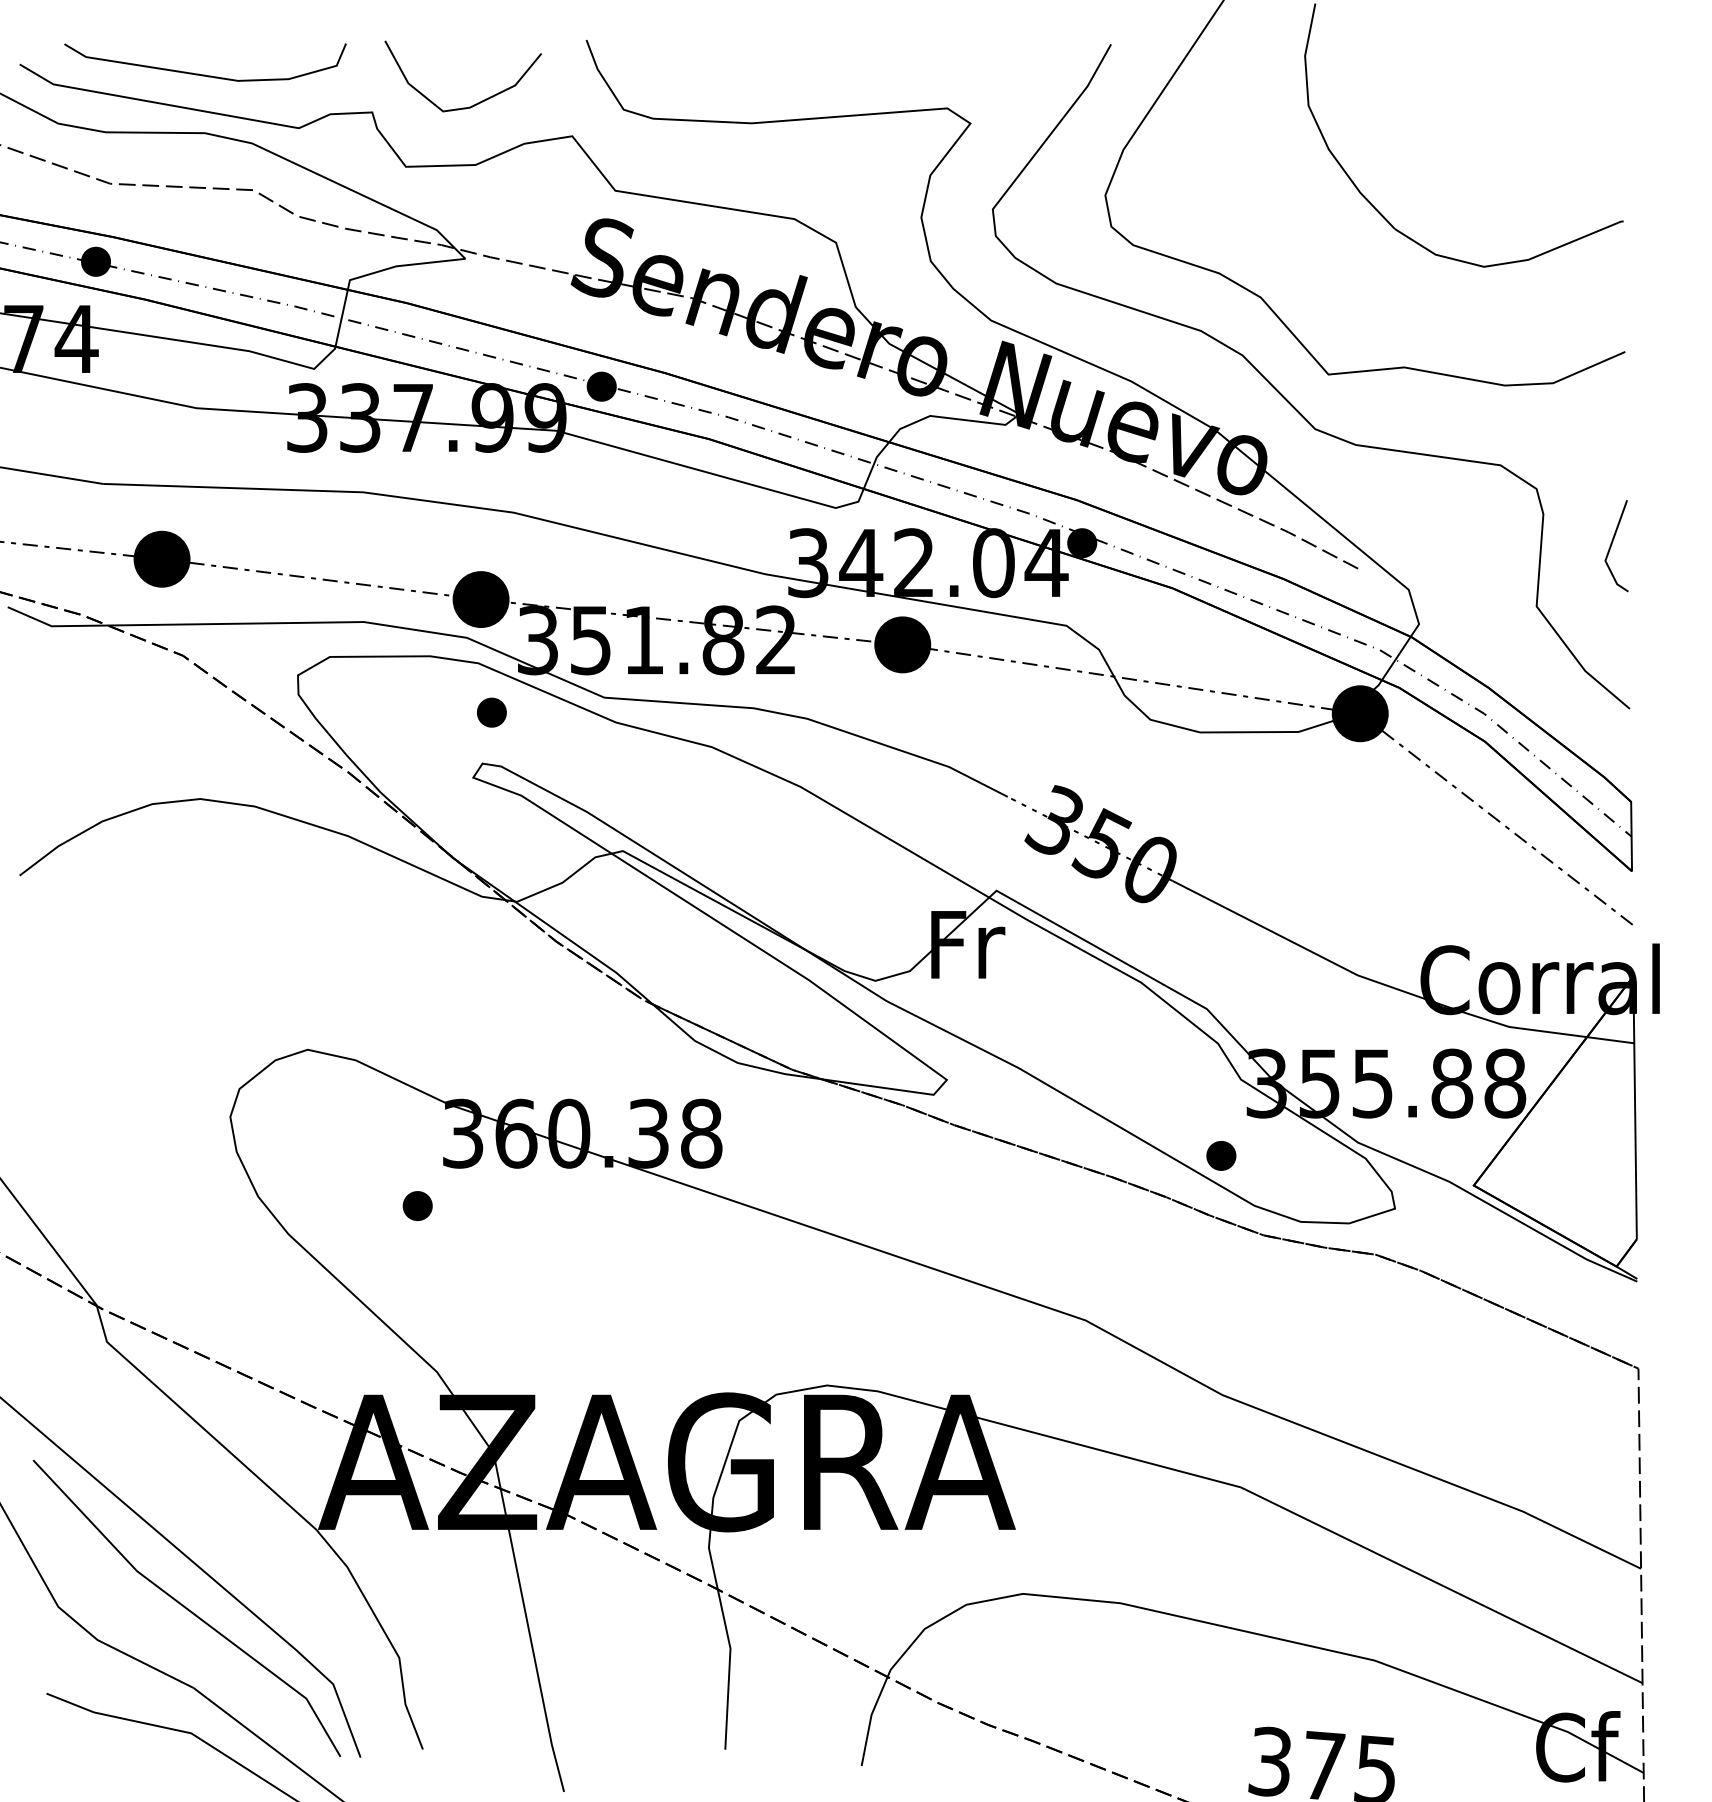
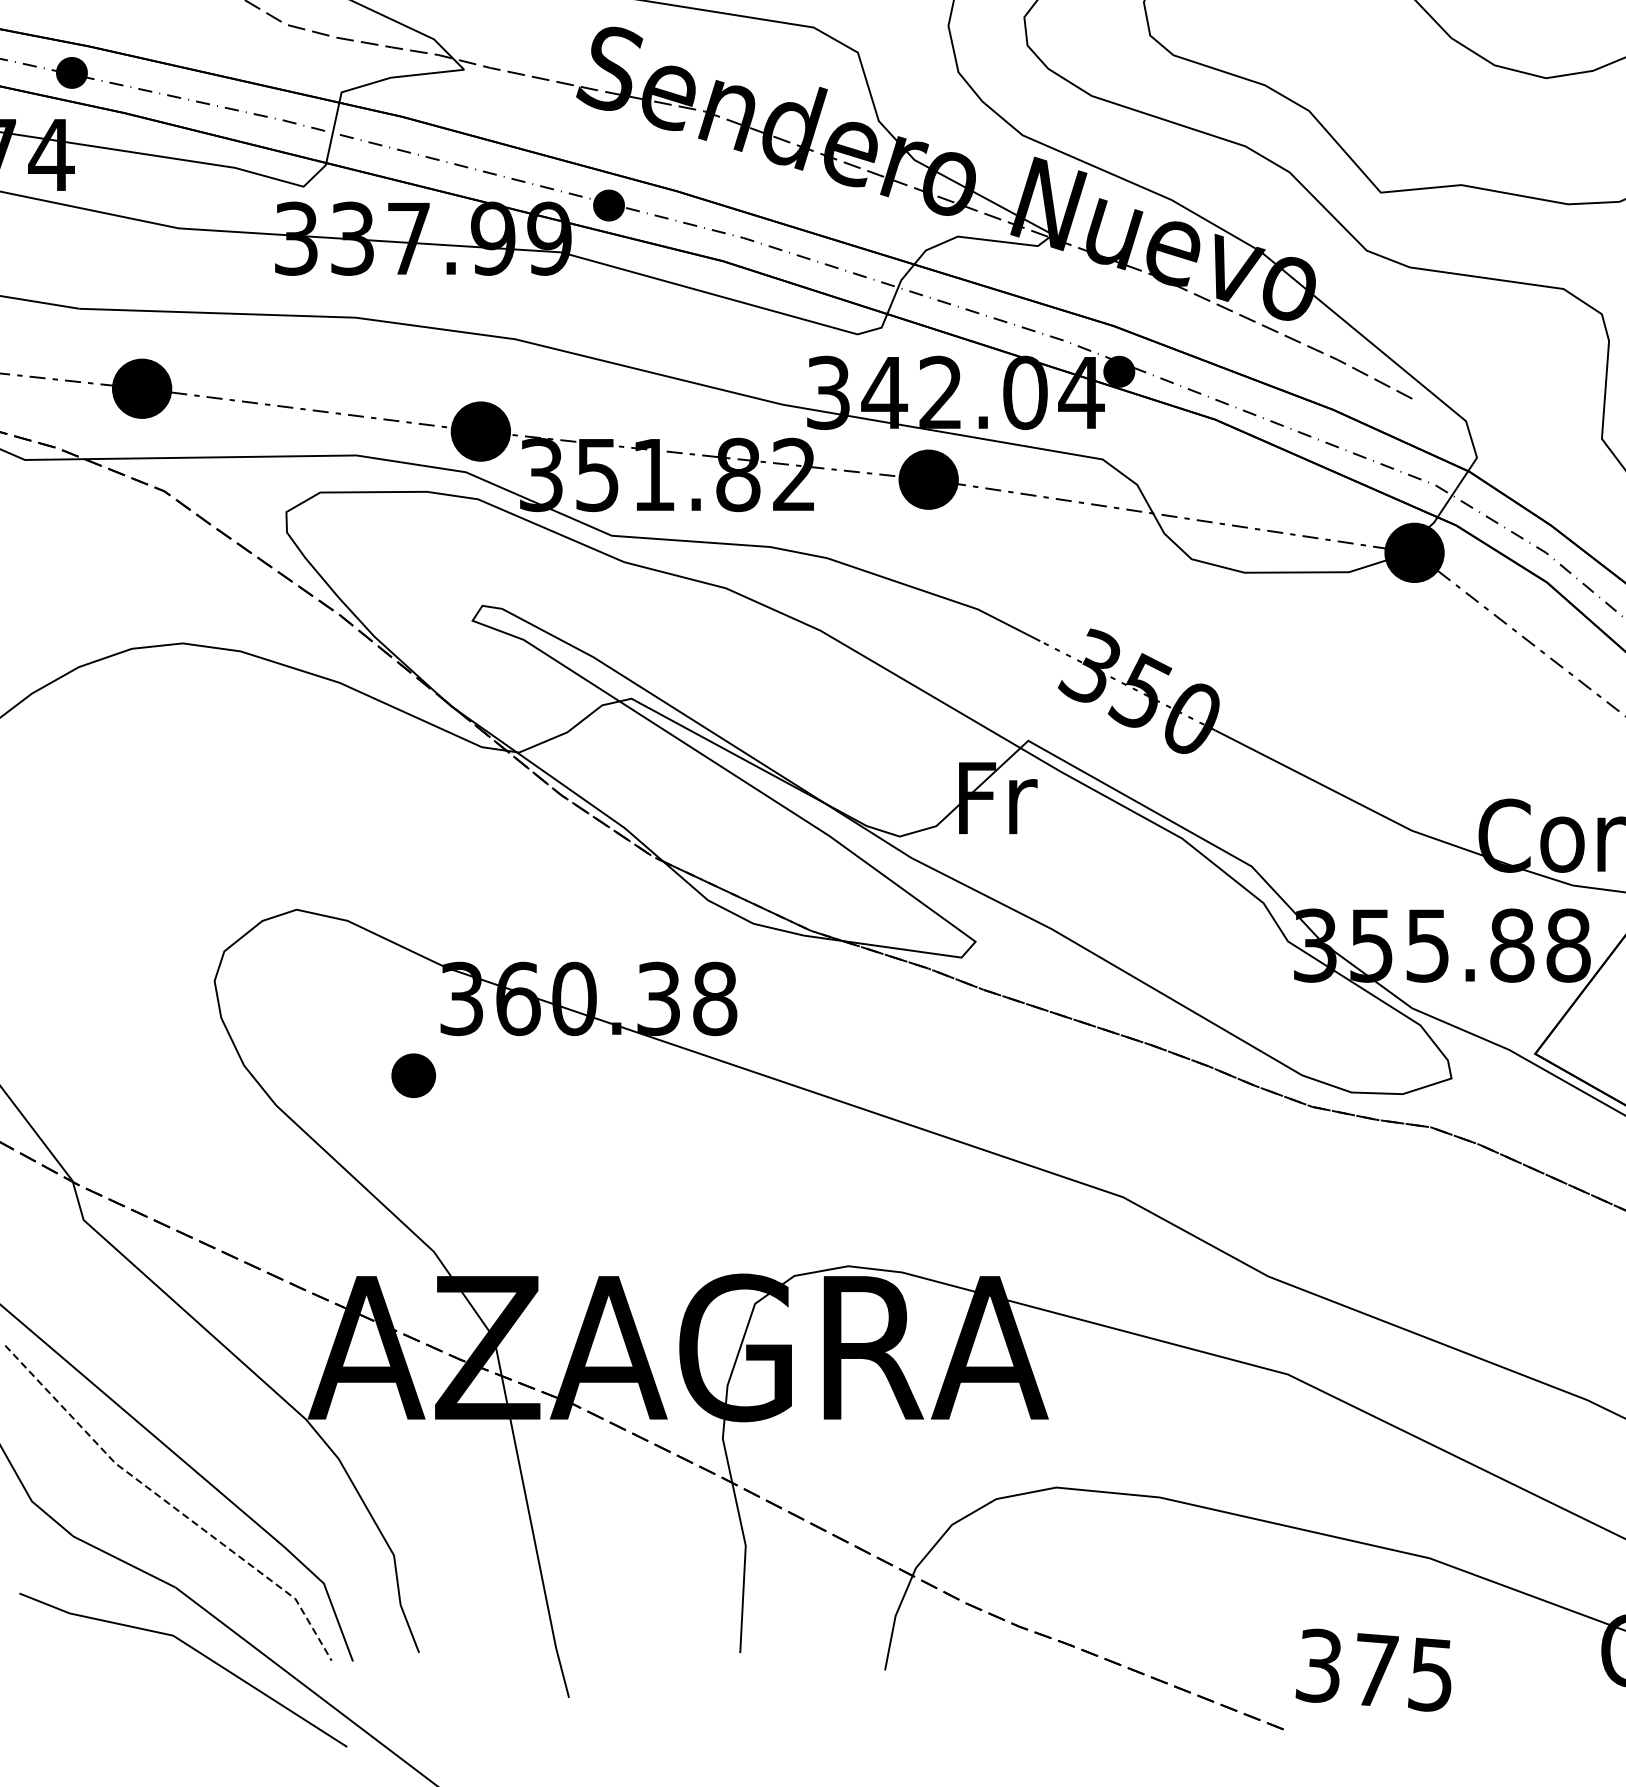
part: (491, 712) -> (491, 551), removed
part: (1221, 1155) -> (1267, 1022), removed
part: (417, 1205) -> (413, 1075), size x1.4
line: (188, 1609) -> (170, 1504), solid -> dashed

